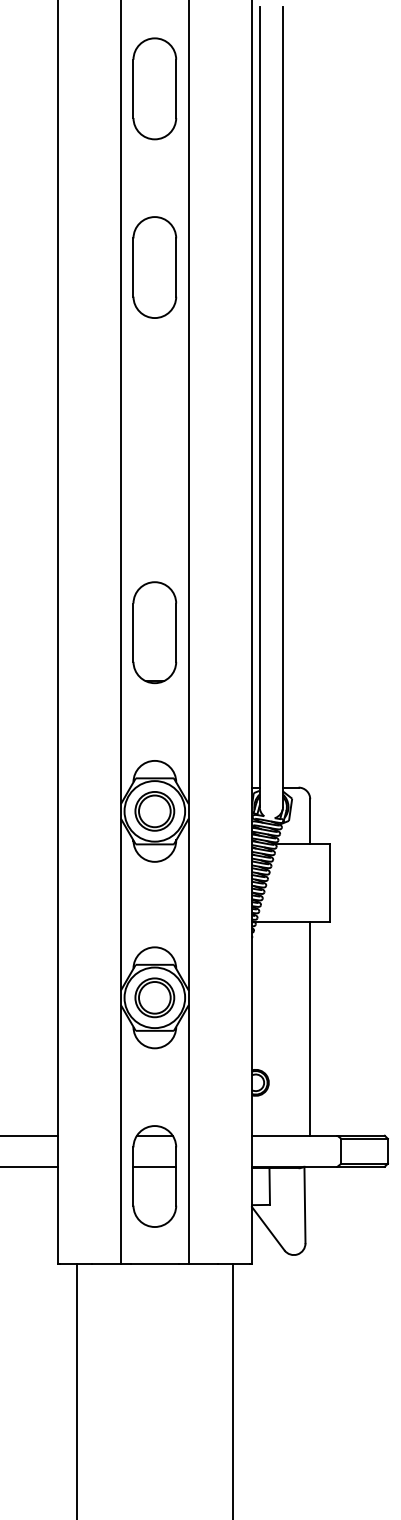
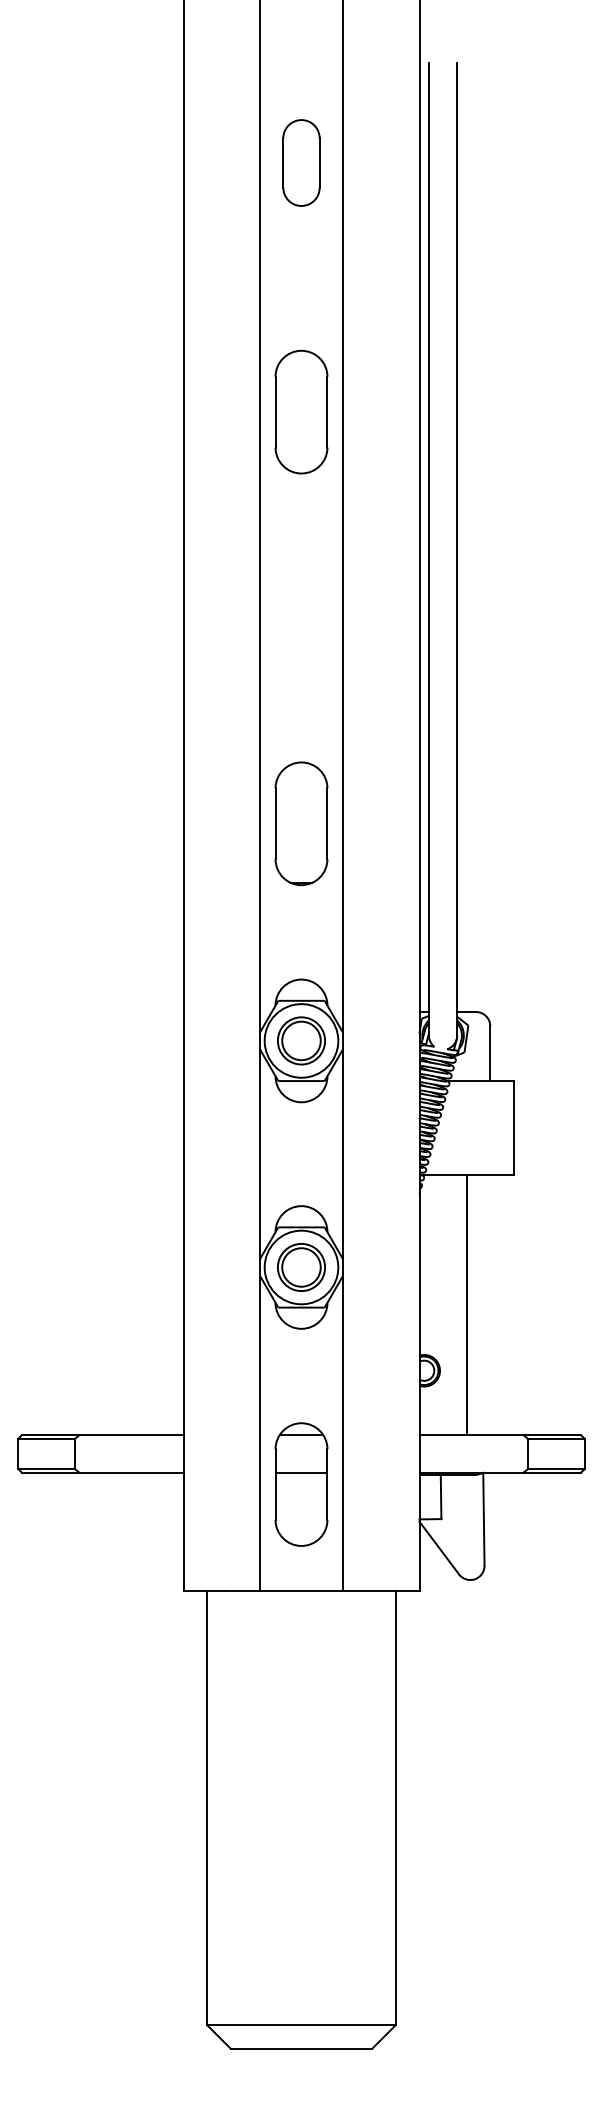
part: (154, 88) -> (301, 162), size x0.7
part: (154, 267) -> (301, 411), moved
line: (310, 1029) -> (467, 1305), moved

